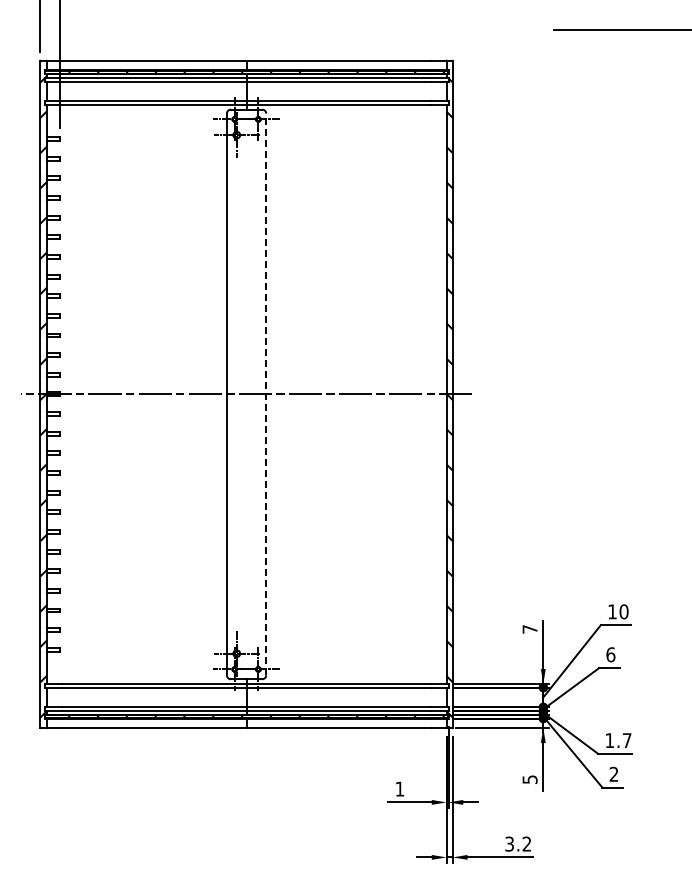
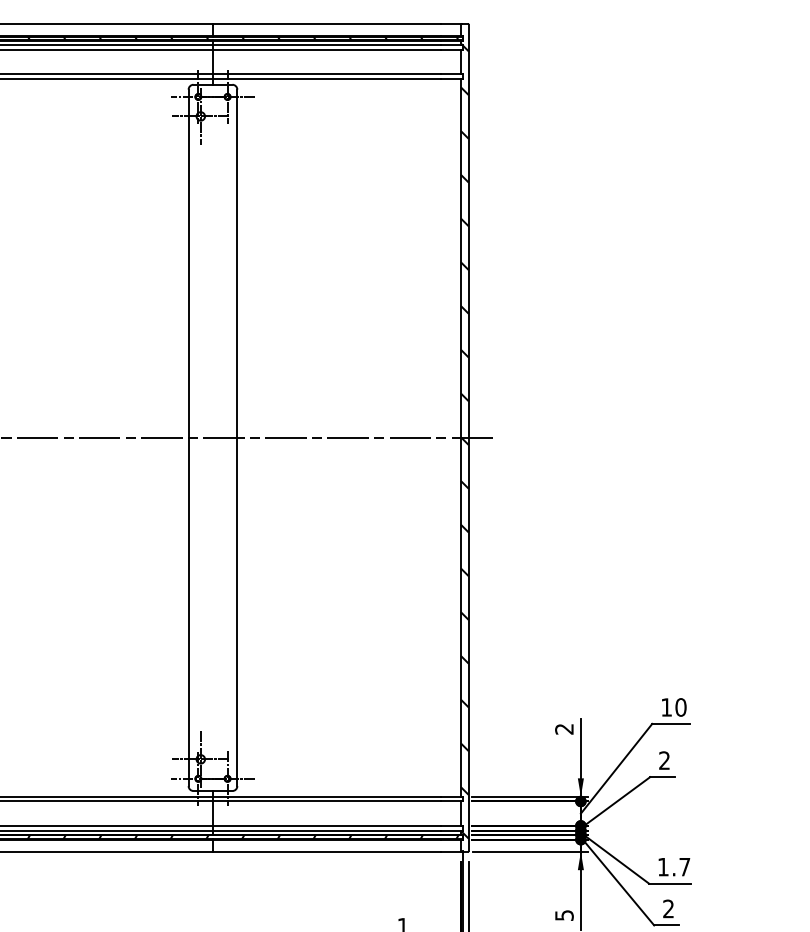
line: (266, 394) -> (237, 437), dashed -> solid
text: (529, 629) -> (563, 729), 7 -> 2
text: (610, 654) -> (664, 760), 6 -> 2

